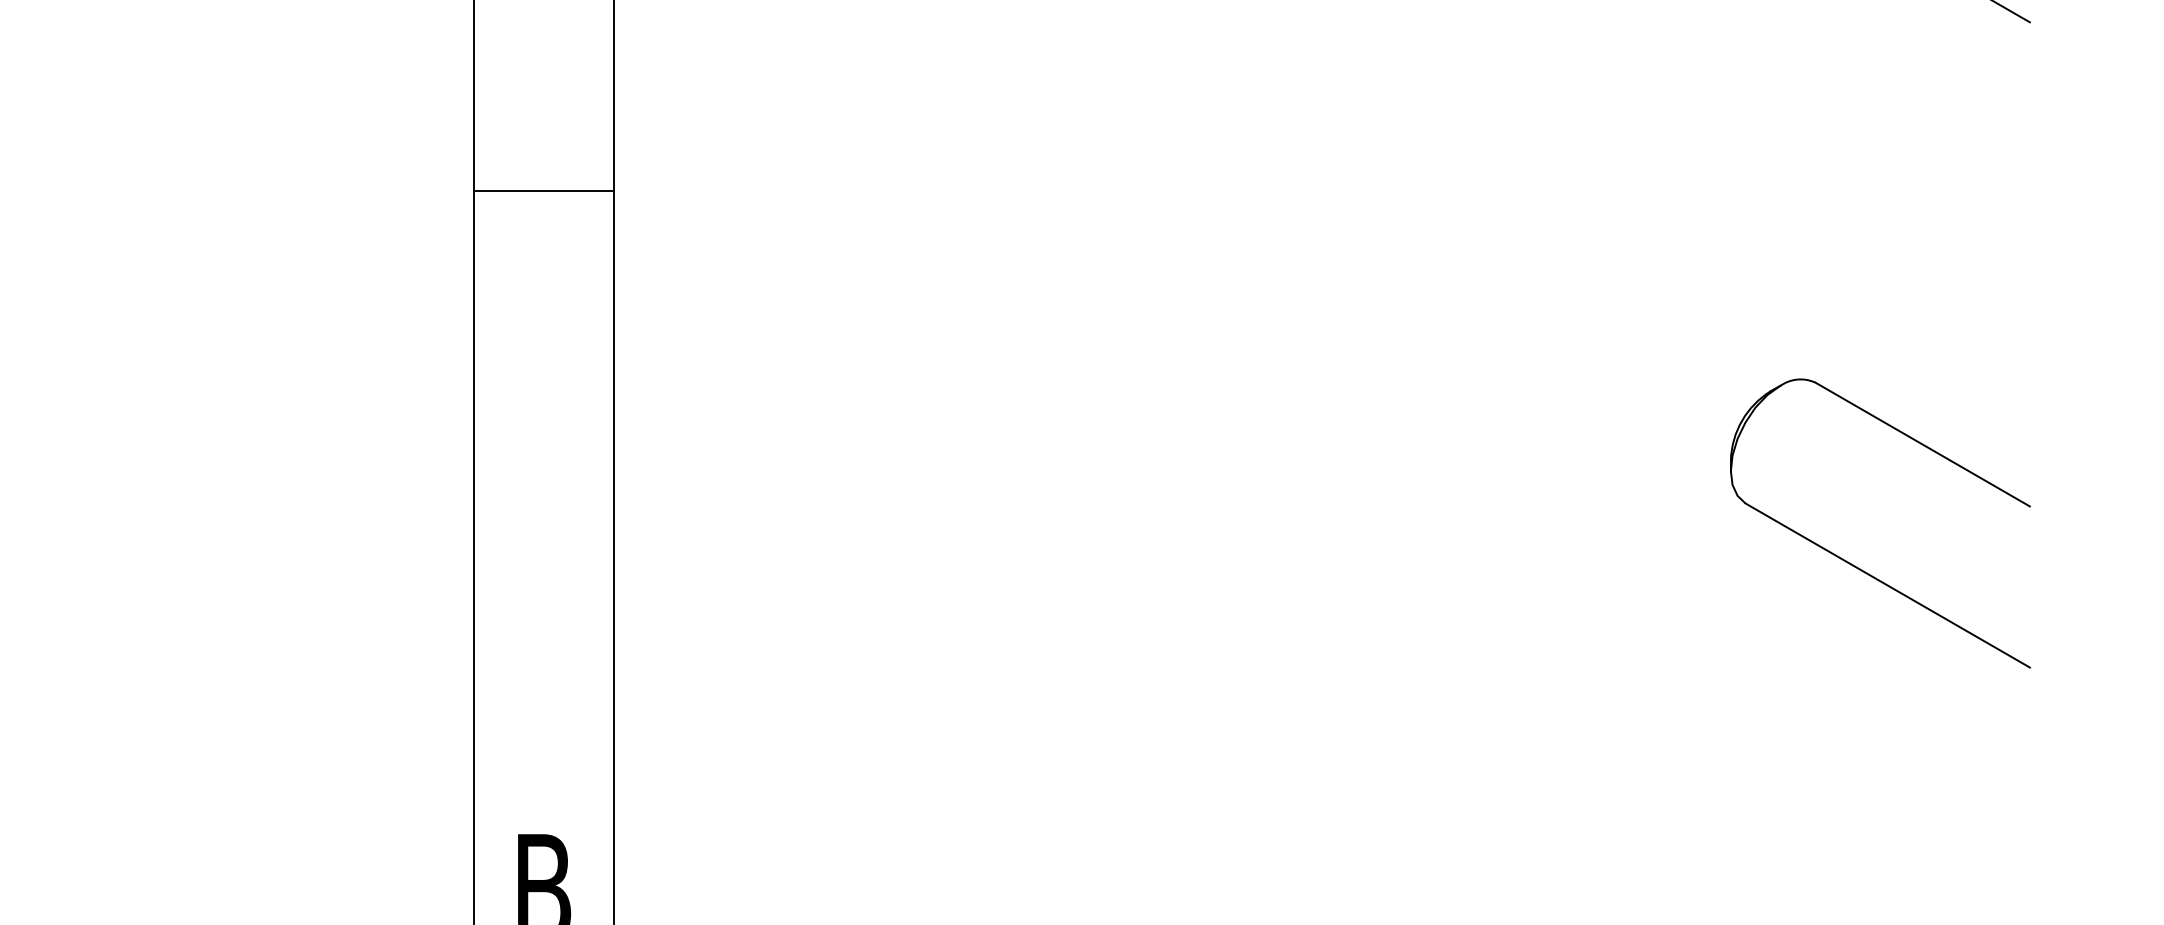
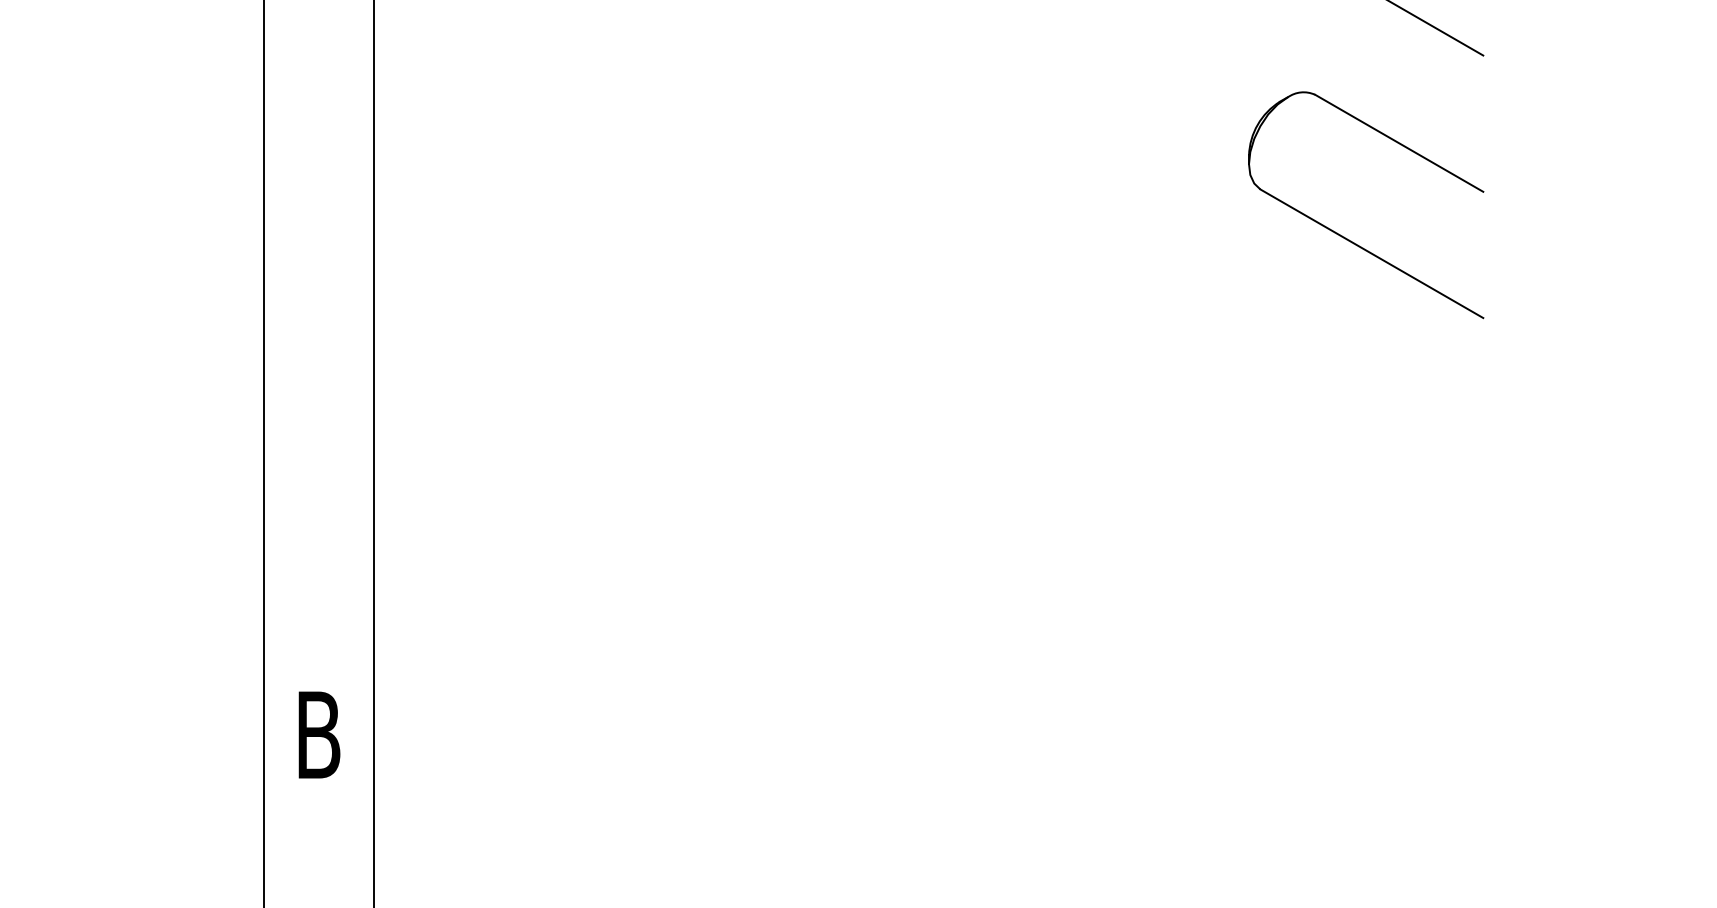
line: (543, 190) -> (318, 187), removed
part: (1852, 563) -> (1344, 236), moved

